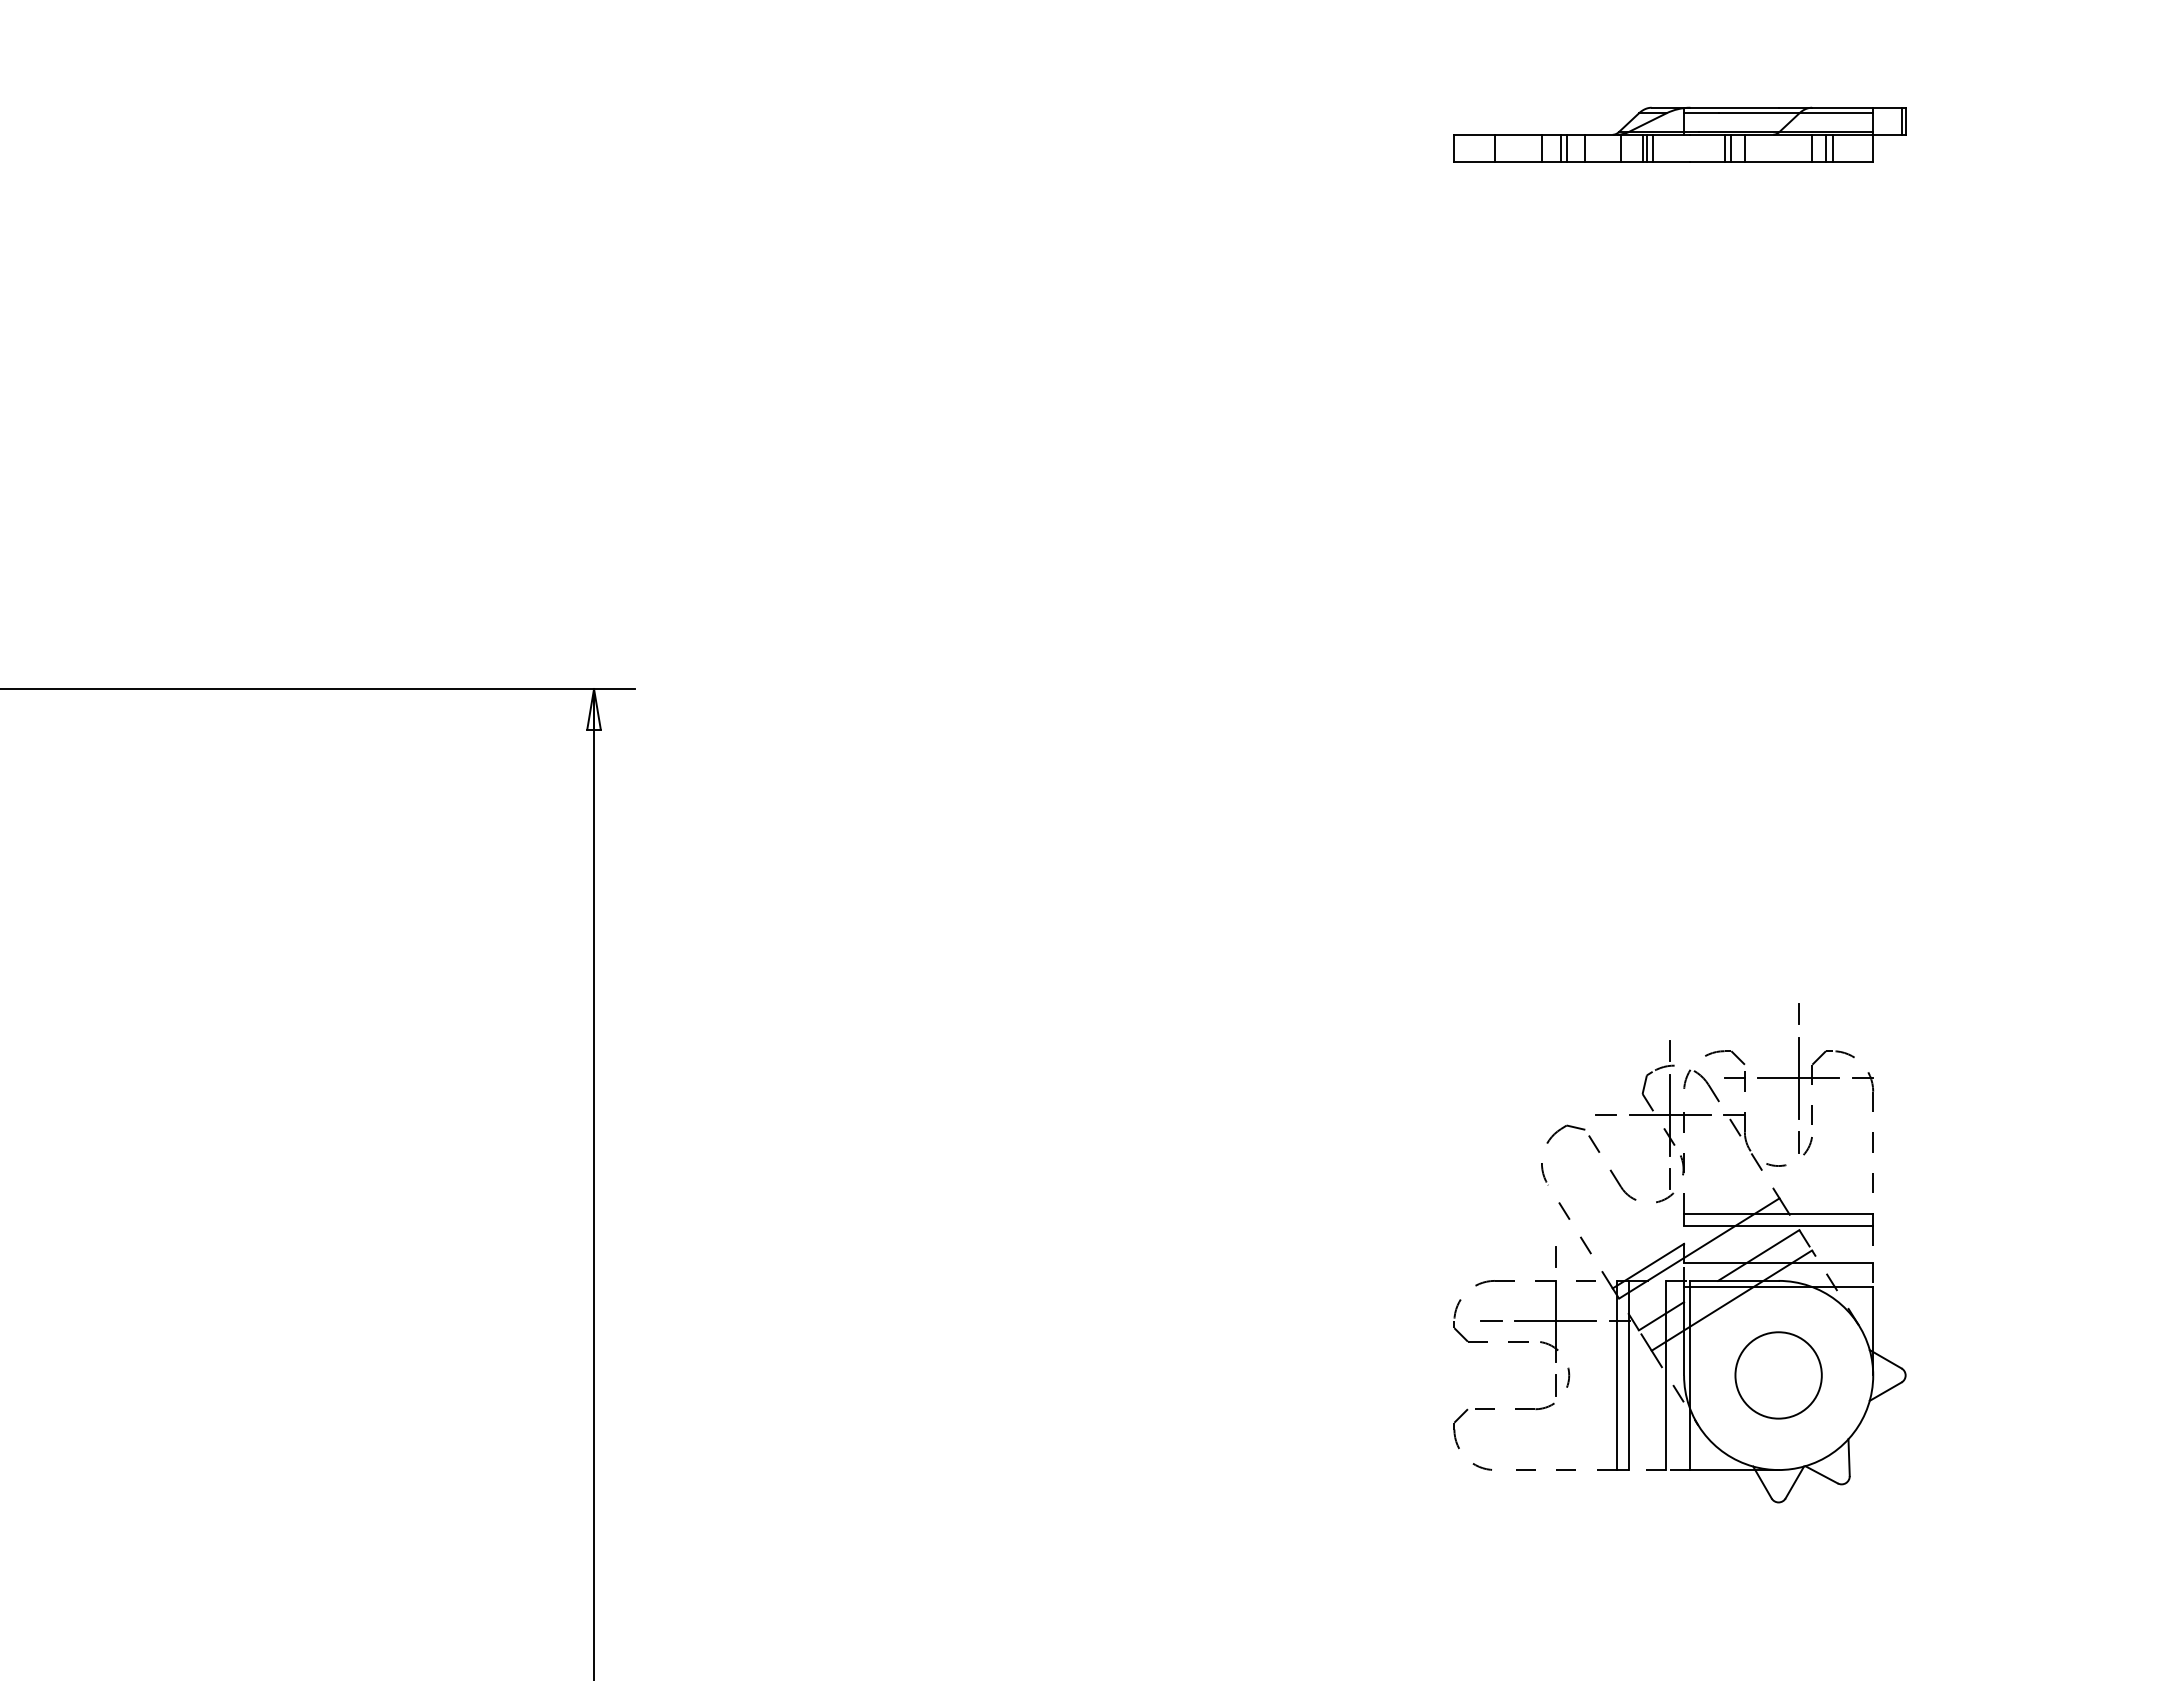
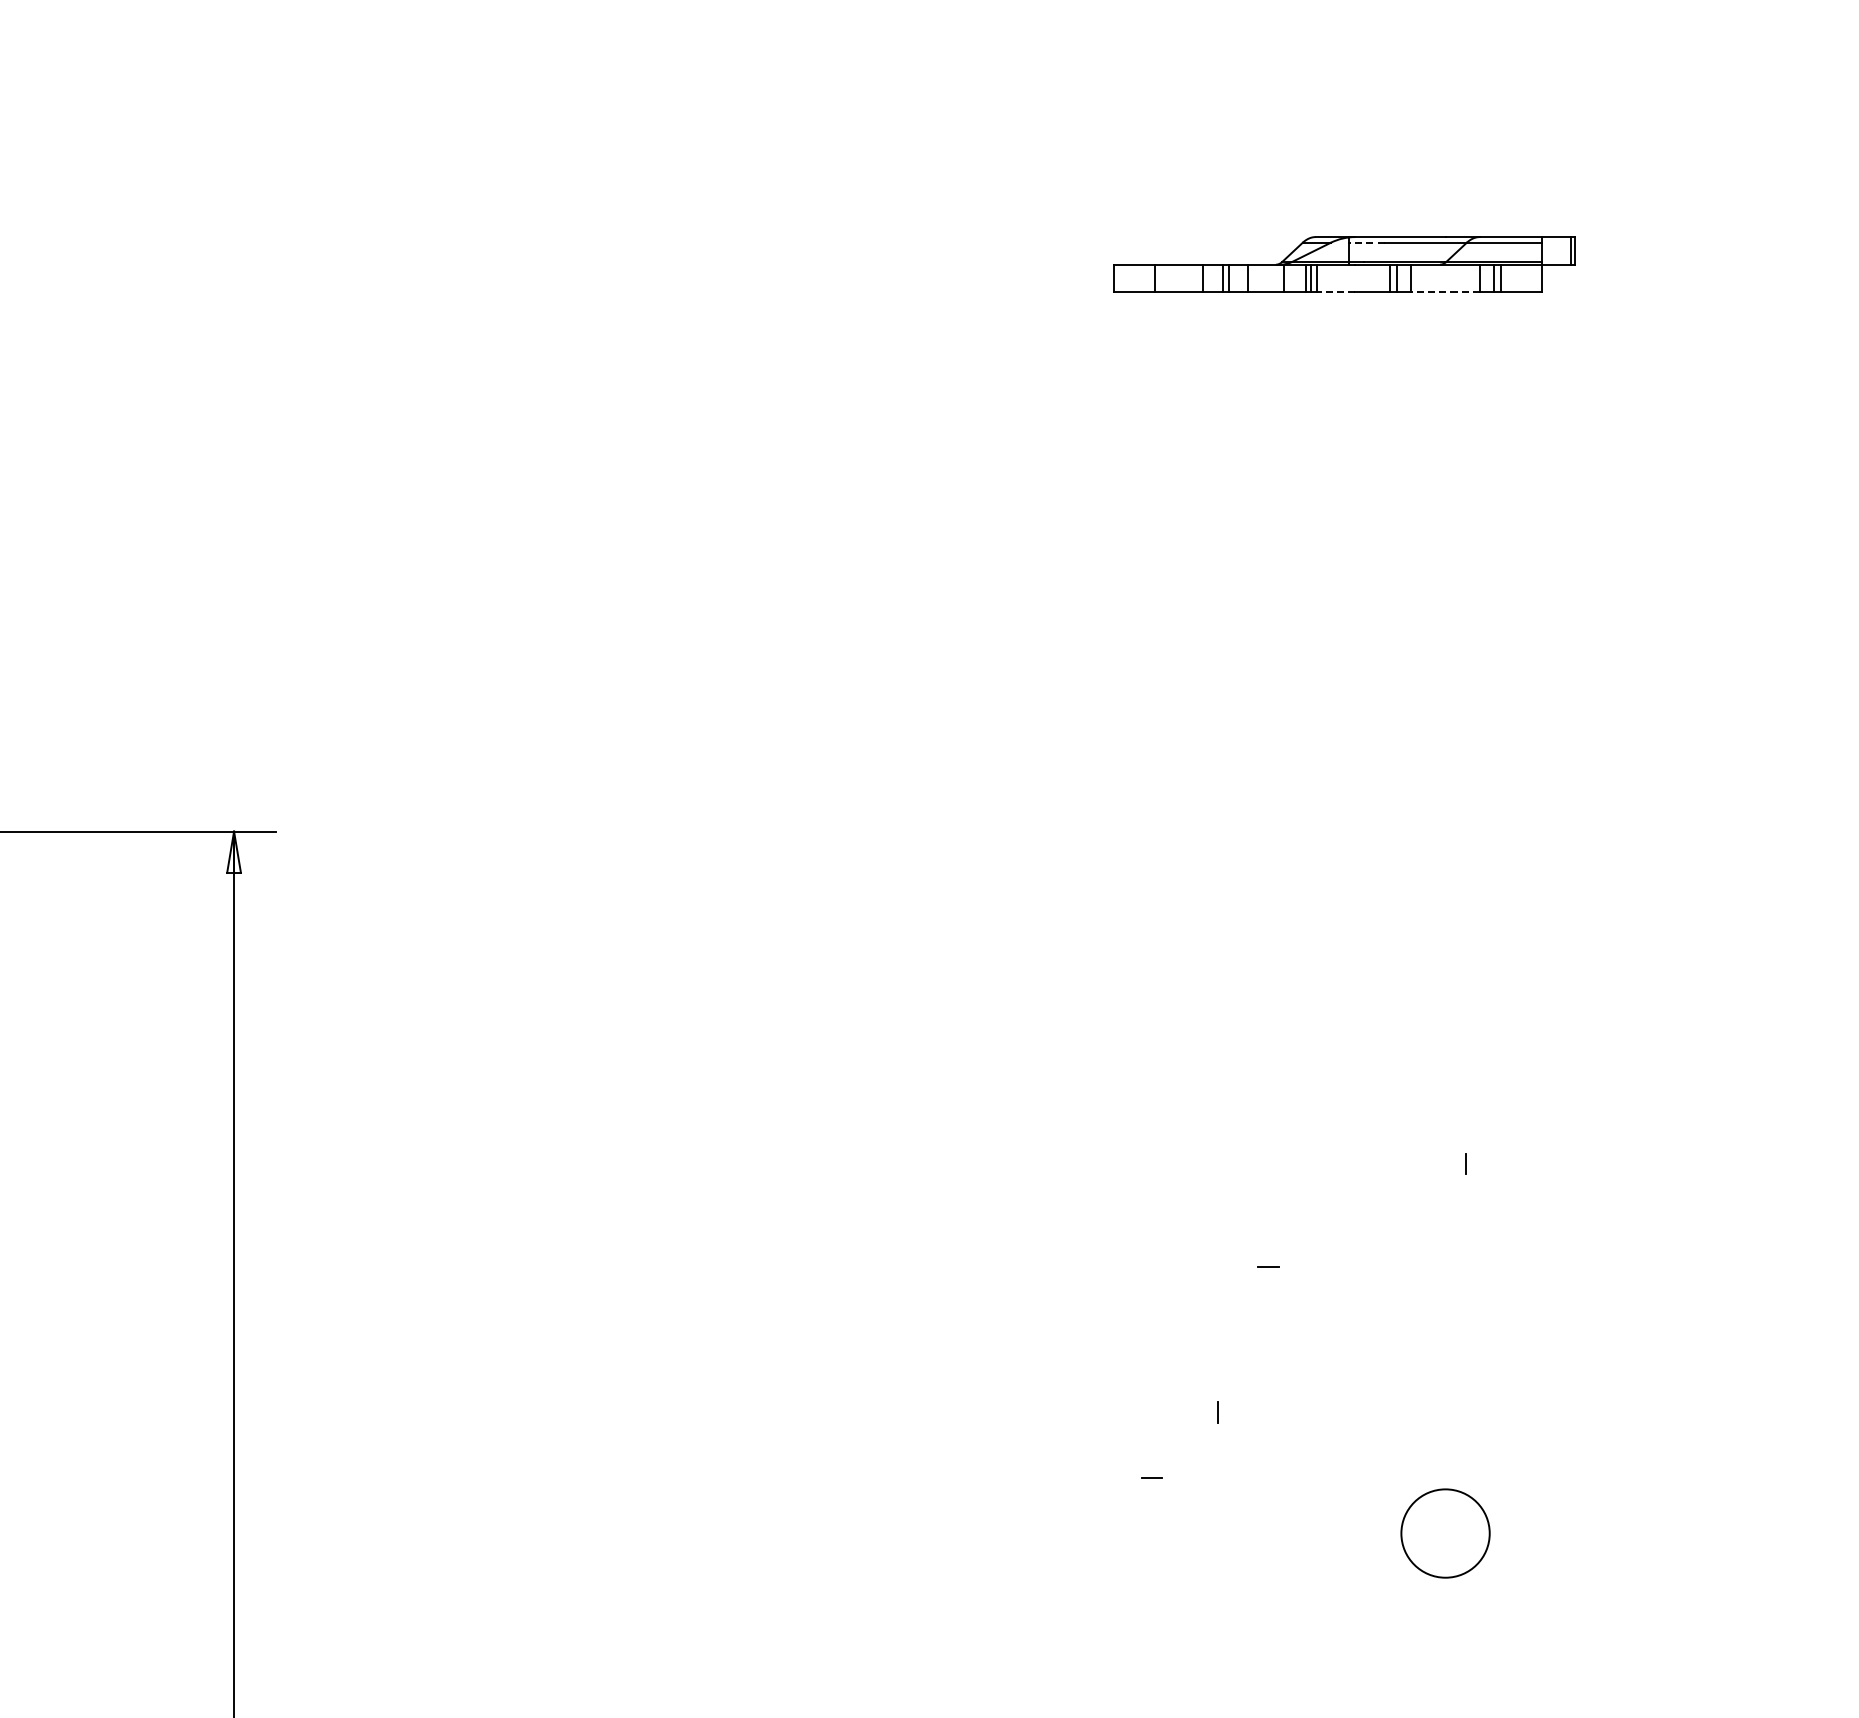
line: (1701, 113) -> (1366, 242), solid -> dashed
line: (1671, 161) -> (1335, 292), solid -> dashed
line: (1778, 161) -> (1445, 292), solid -> dashed
part: (1679, 1270) -> (1344, 1426), removed

